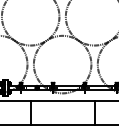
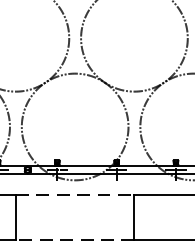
line: (62, 101) -> (74, 195), solid -> dashed
line: (62, 125) -> (74, 239), solid -> dashed

